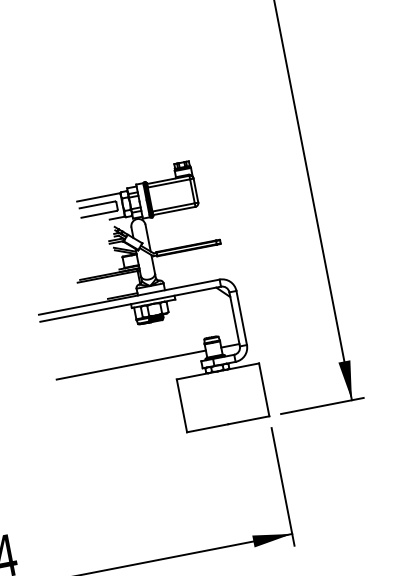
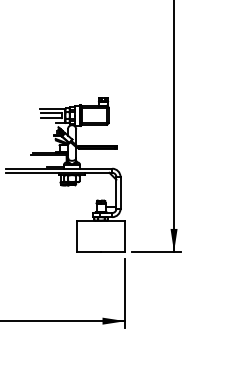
line: (131, 365) -> (52, 207), removed

